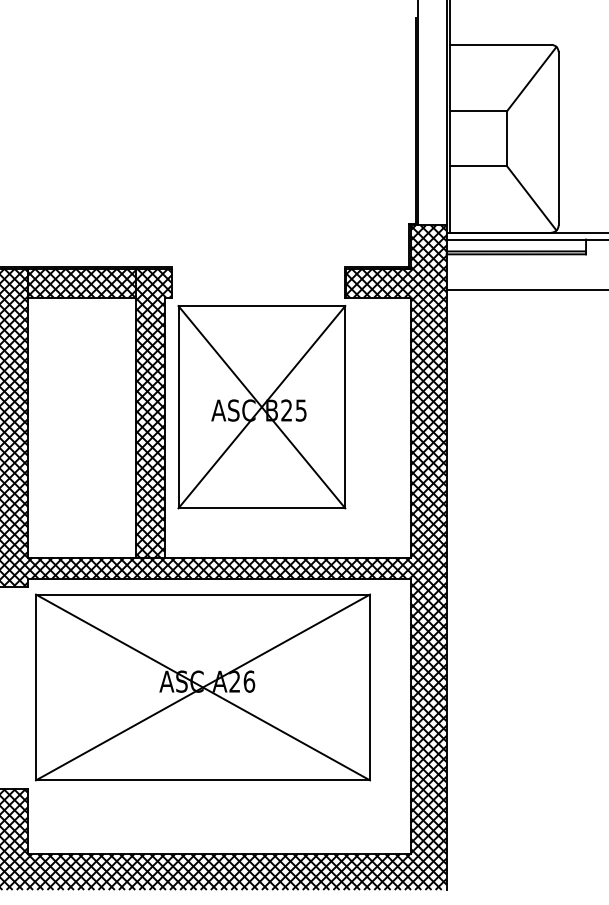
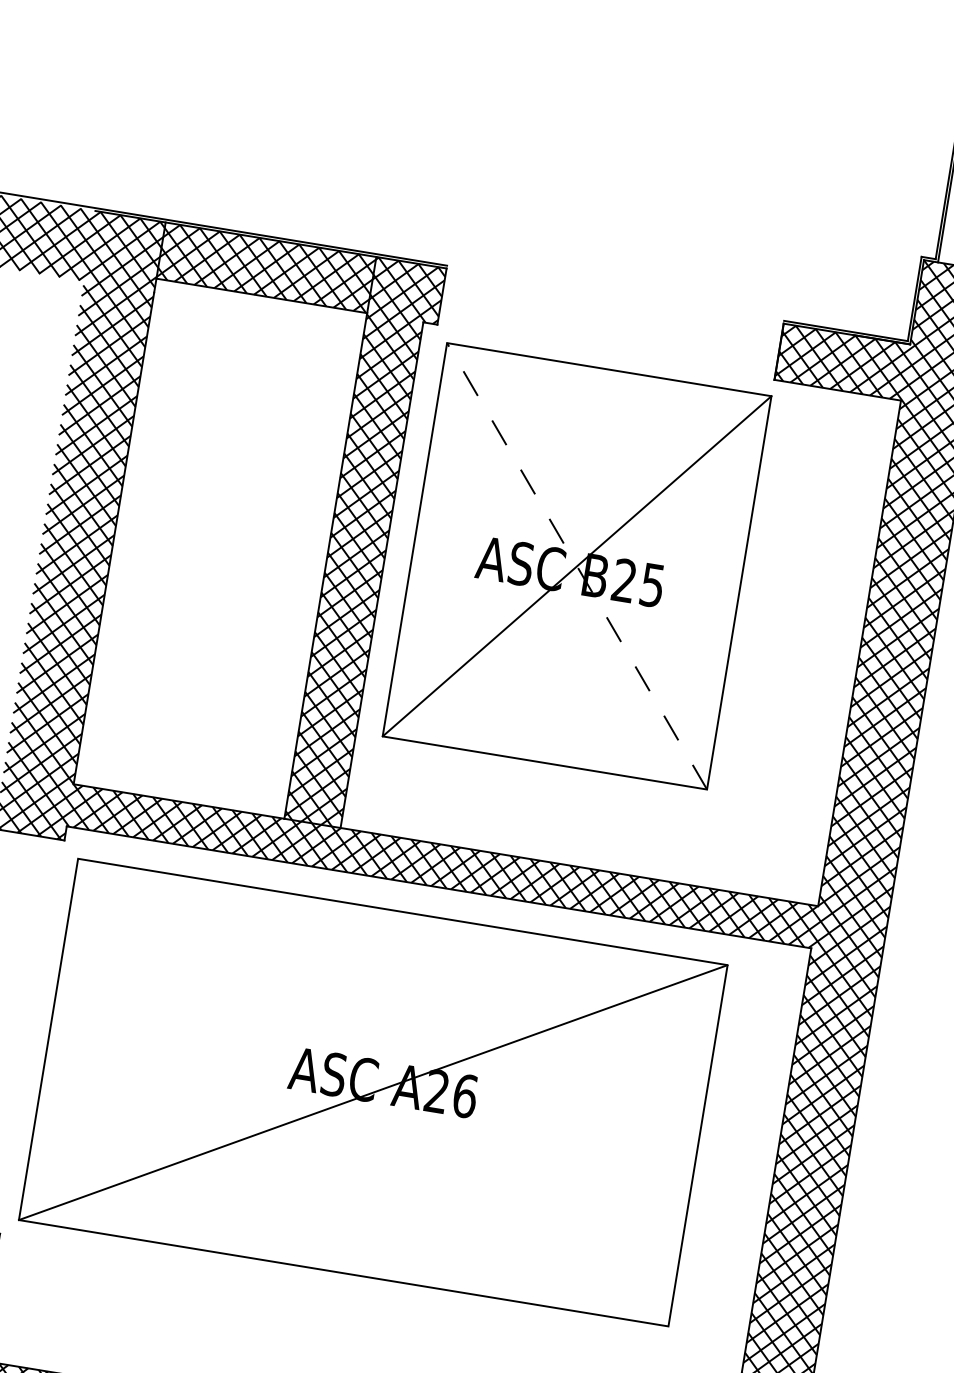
line: (261, 406) -> (576, 564), solid -> dashed
line: (202, 687) -> (372, 1092), removed

